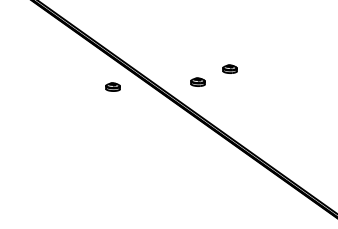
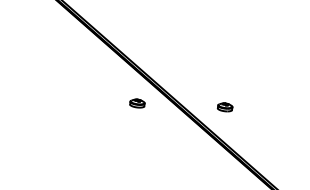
part: (229, 68) -> (258, 96), removed

